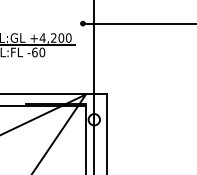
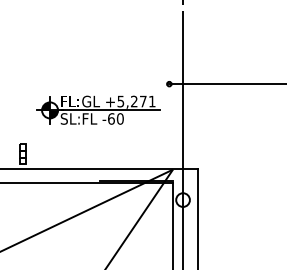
text: (55, 37) -> (136, 101), +4,200 -> +5,271

